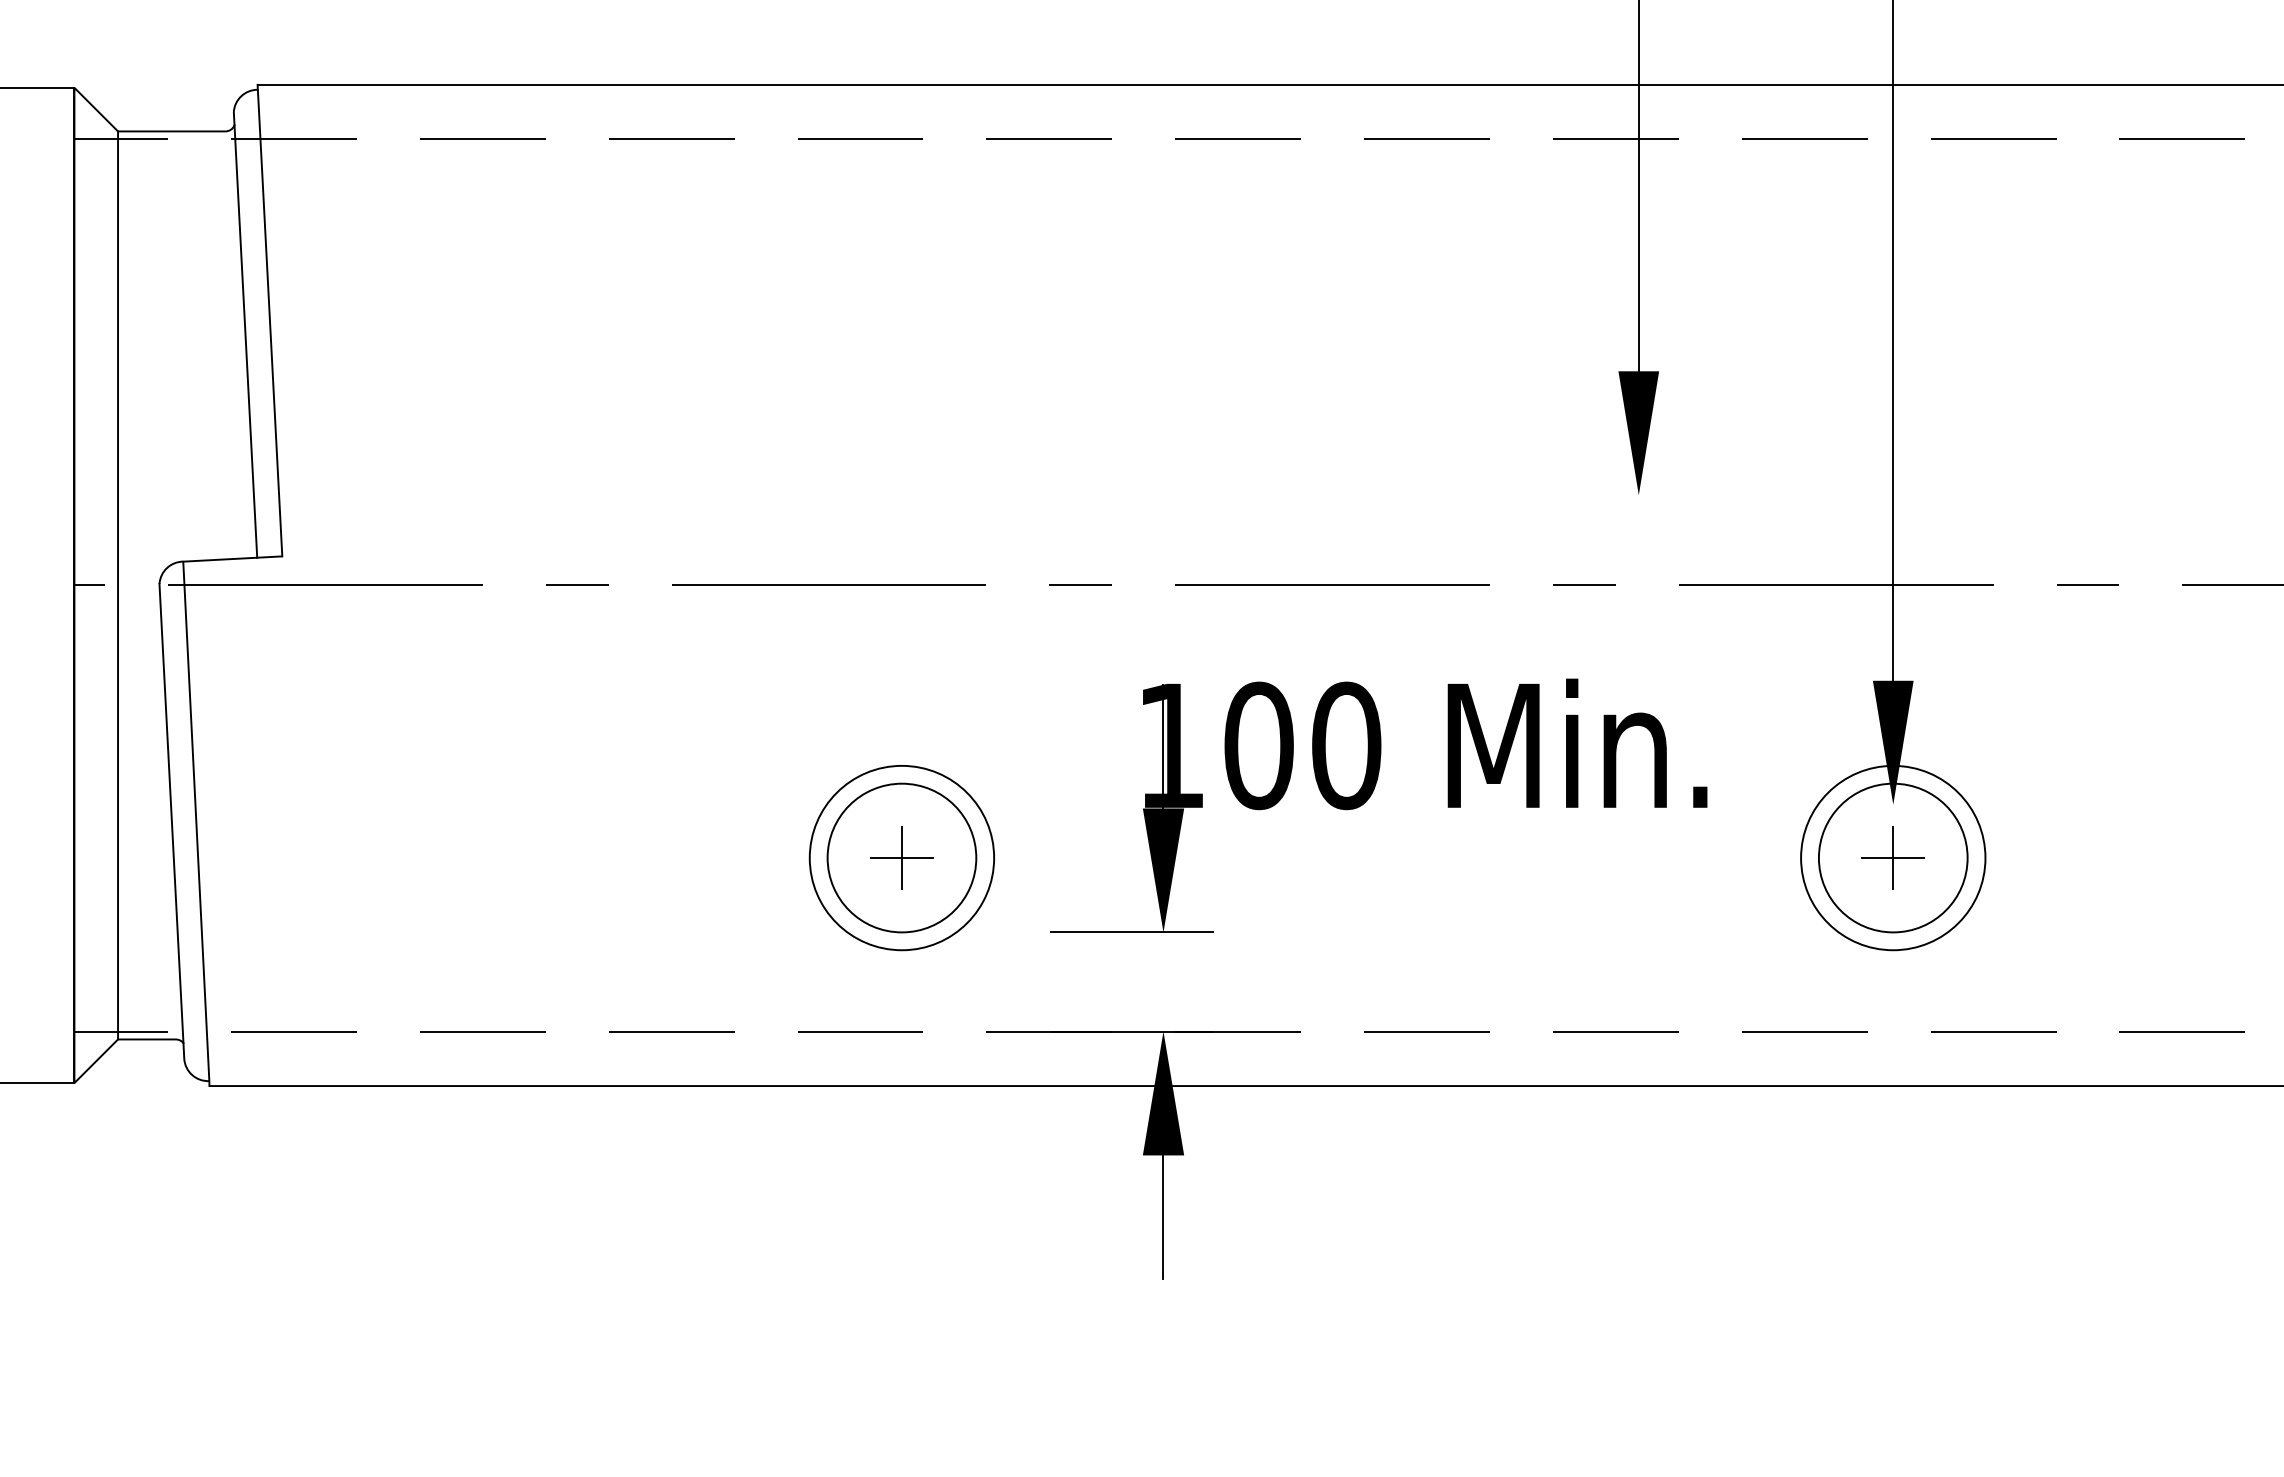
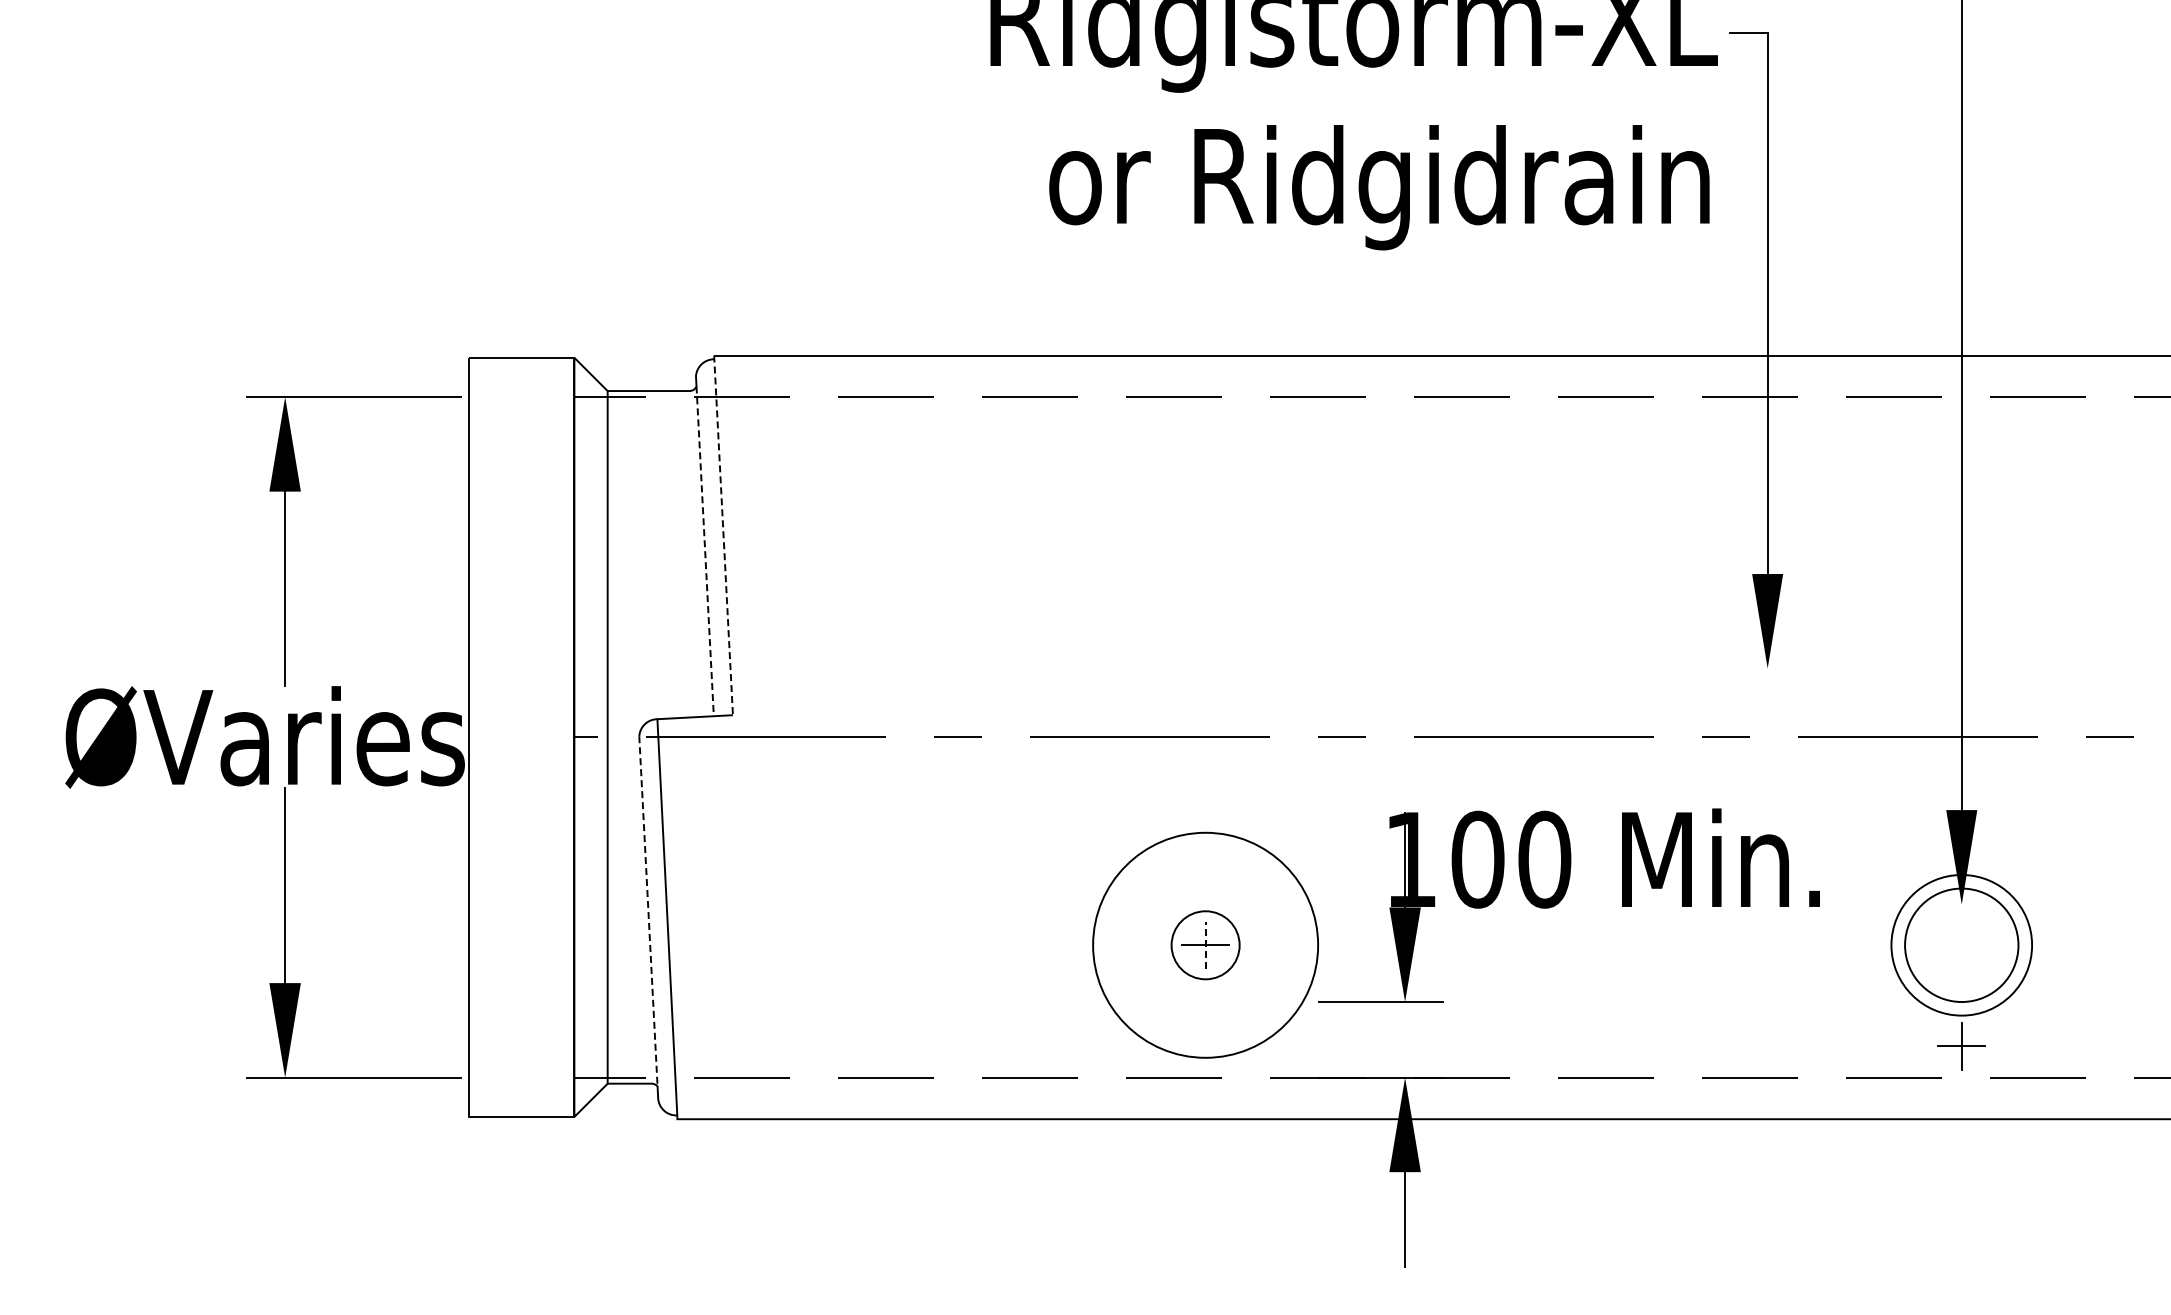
line: (269, 320) -> (723, 535), solid -> dashed
line: (246, 341) -> (705, 551), solid -> dashed
line: (171, 813) -> (648, 911), solid -> dashed
circle: (901, 857) -> (1205, 944), size x1.6
circle: (901, 858) -> (1205, 945), size x0.6
line: (901, 858) -> (1205, 945), solid -> dashed
part: (1892, 858) -> (1961, 1046), moved

